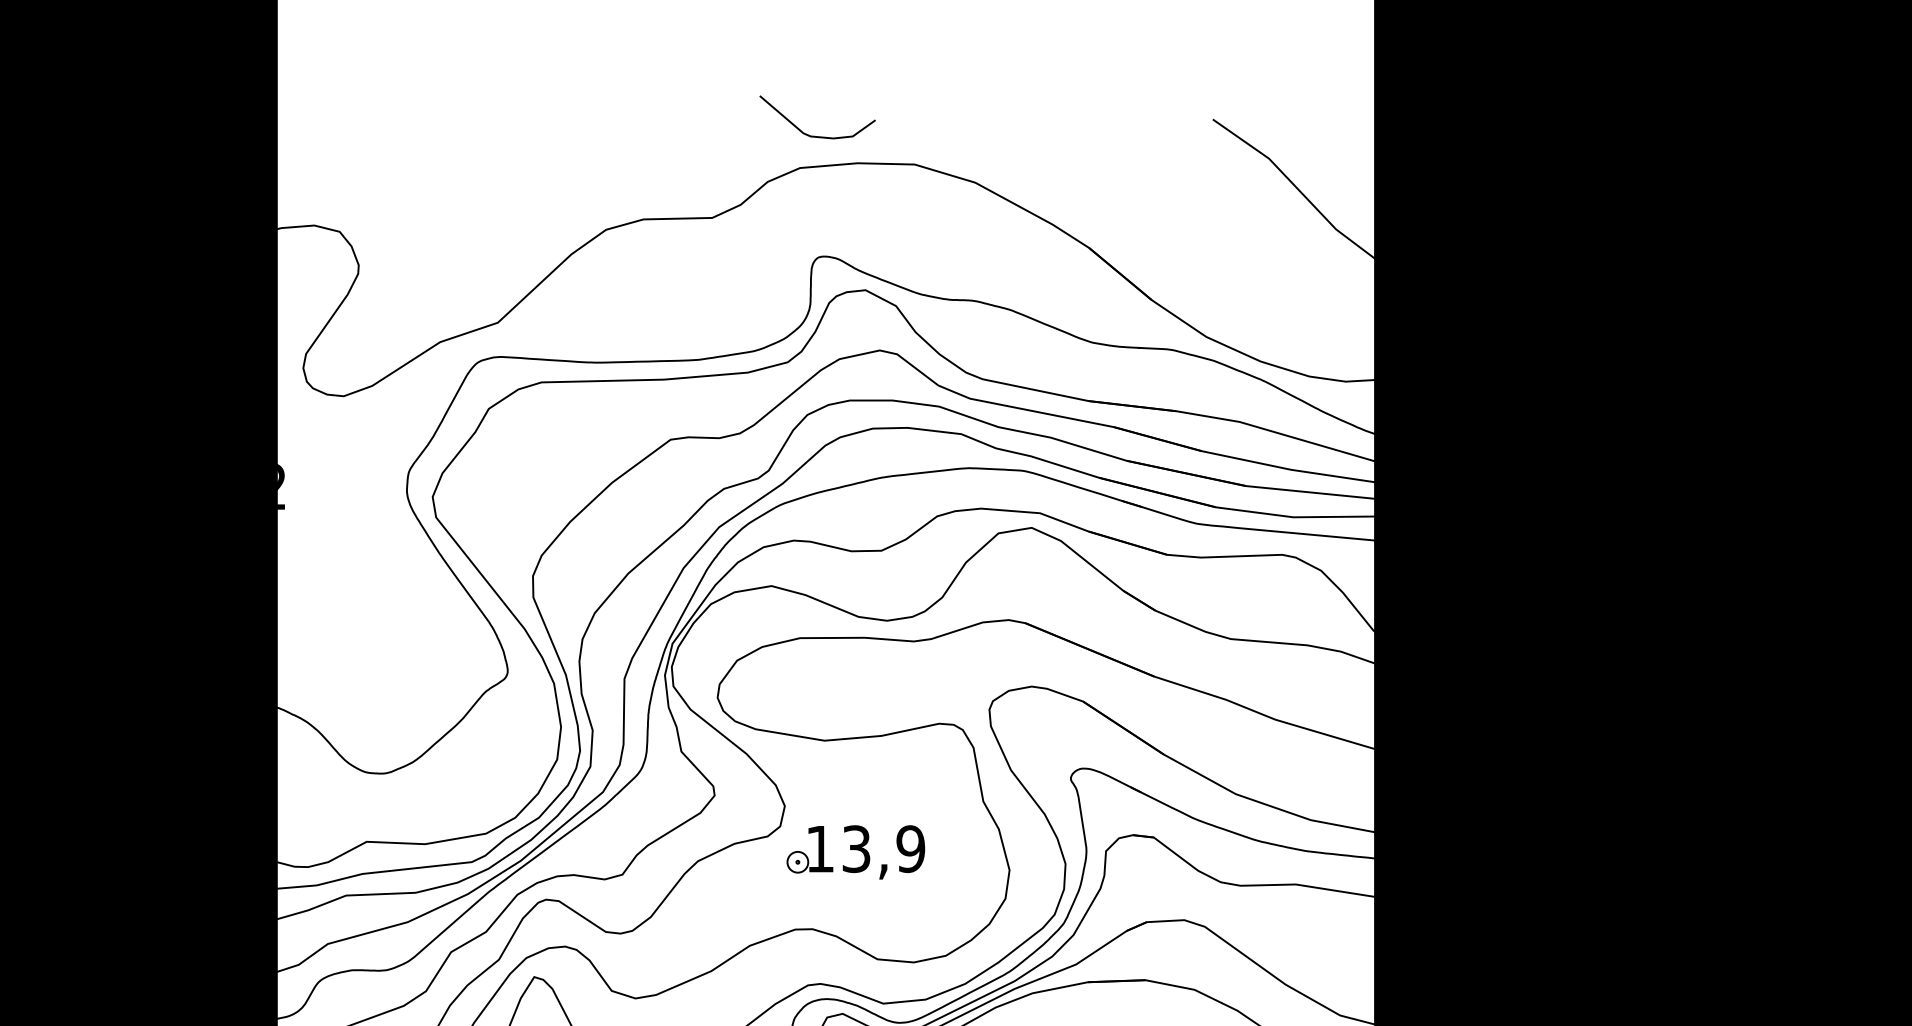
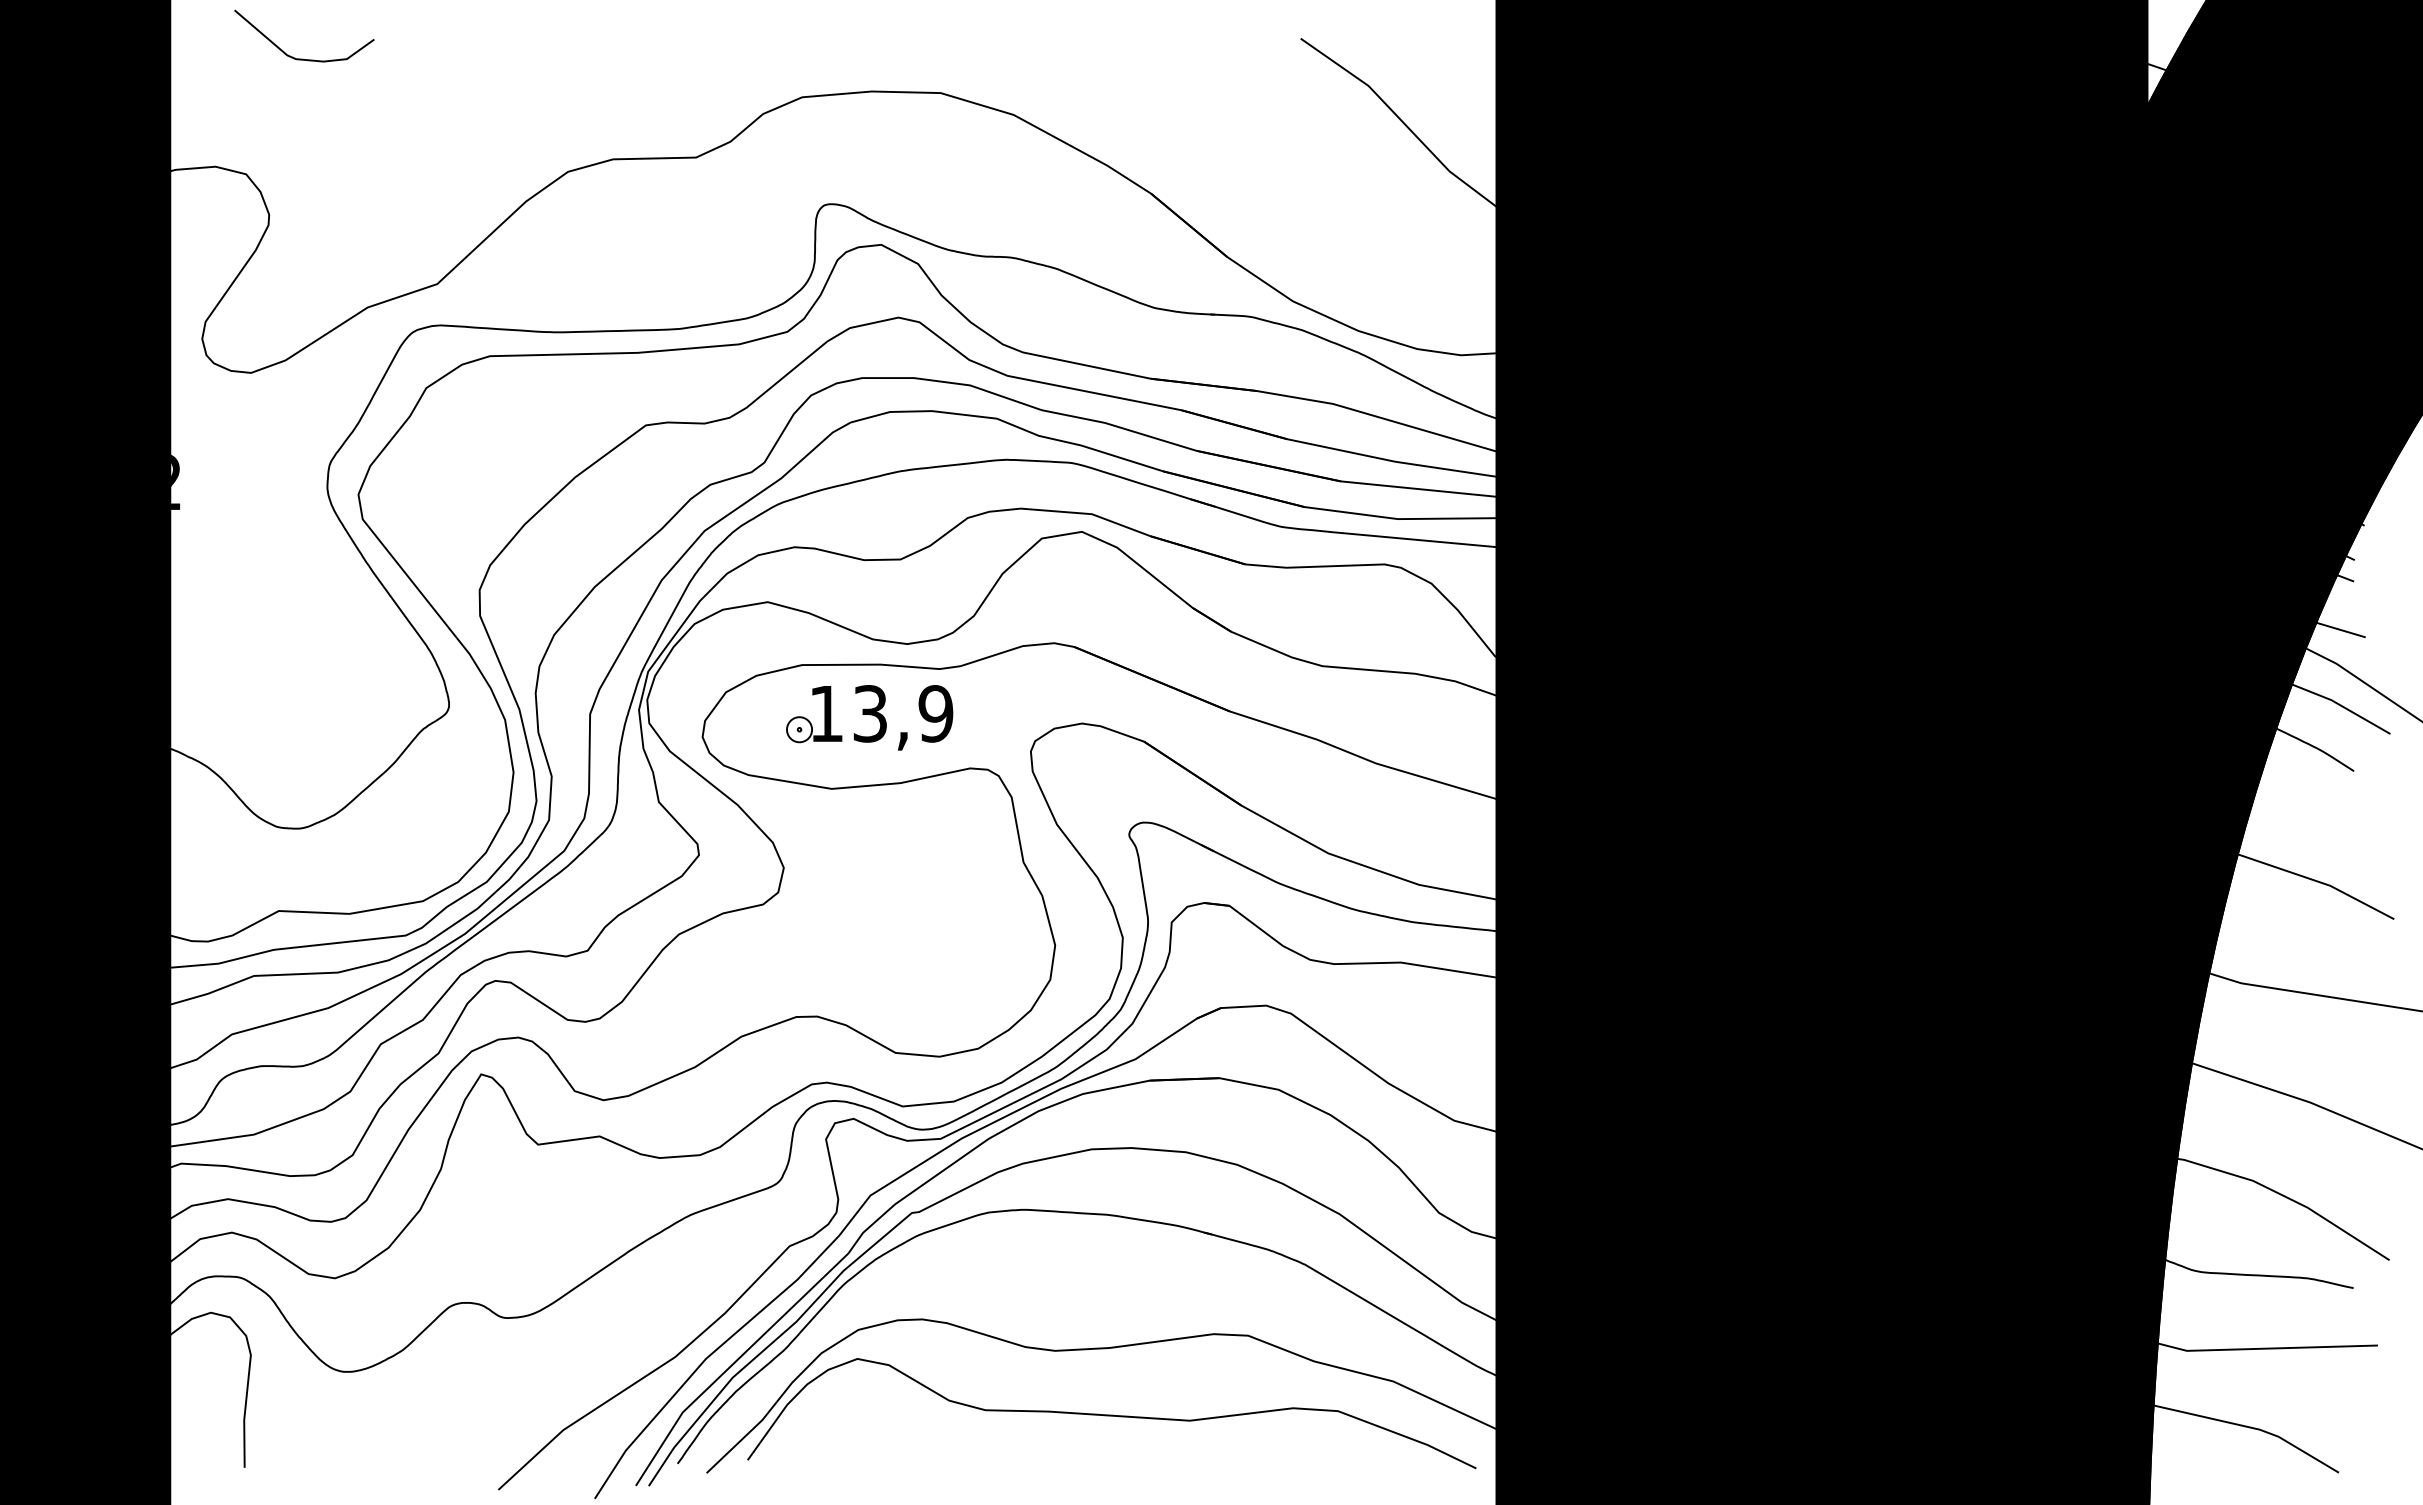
curve: (816, 135) -> (303, 58), moved
part: (855, 852) -> (869, 717), moved

